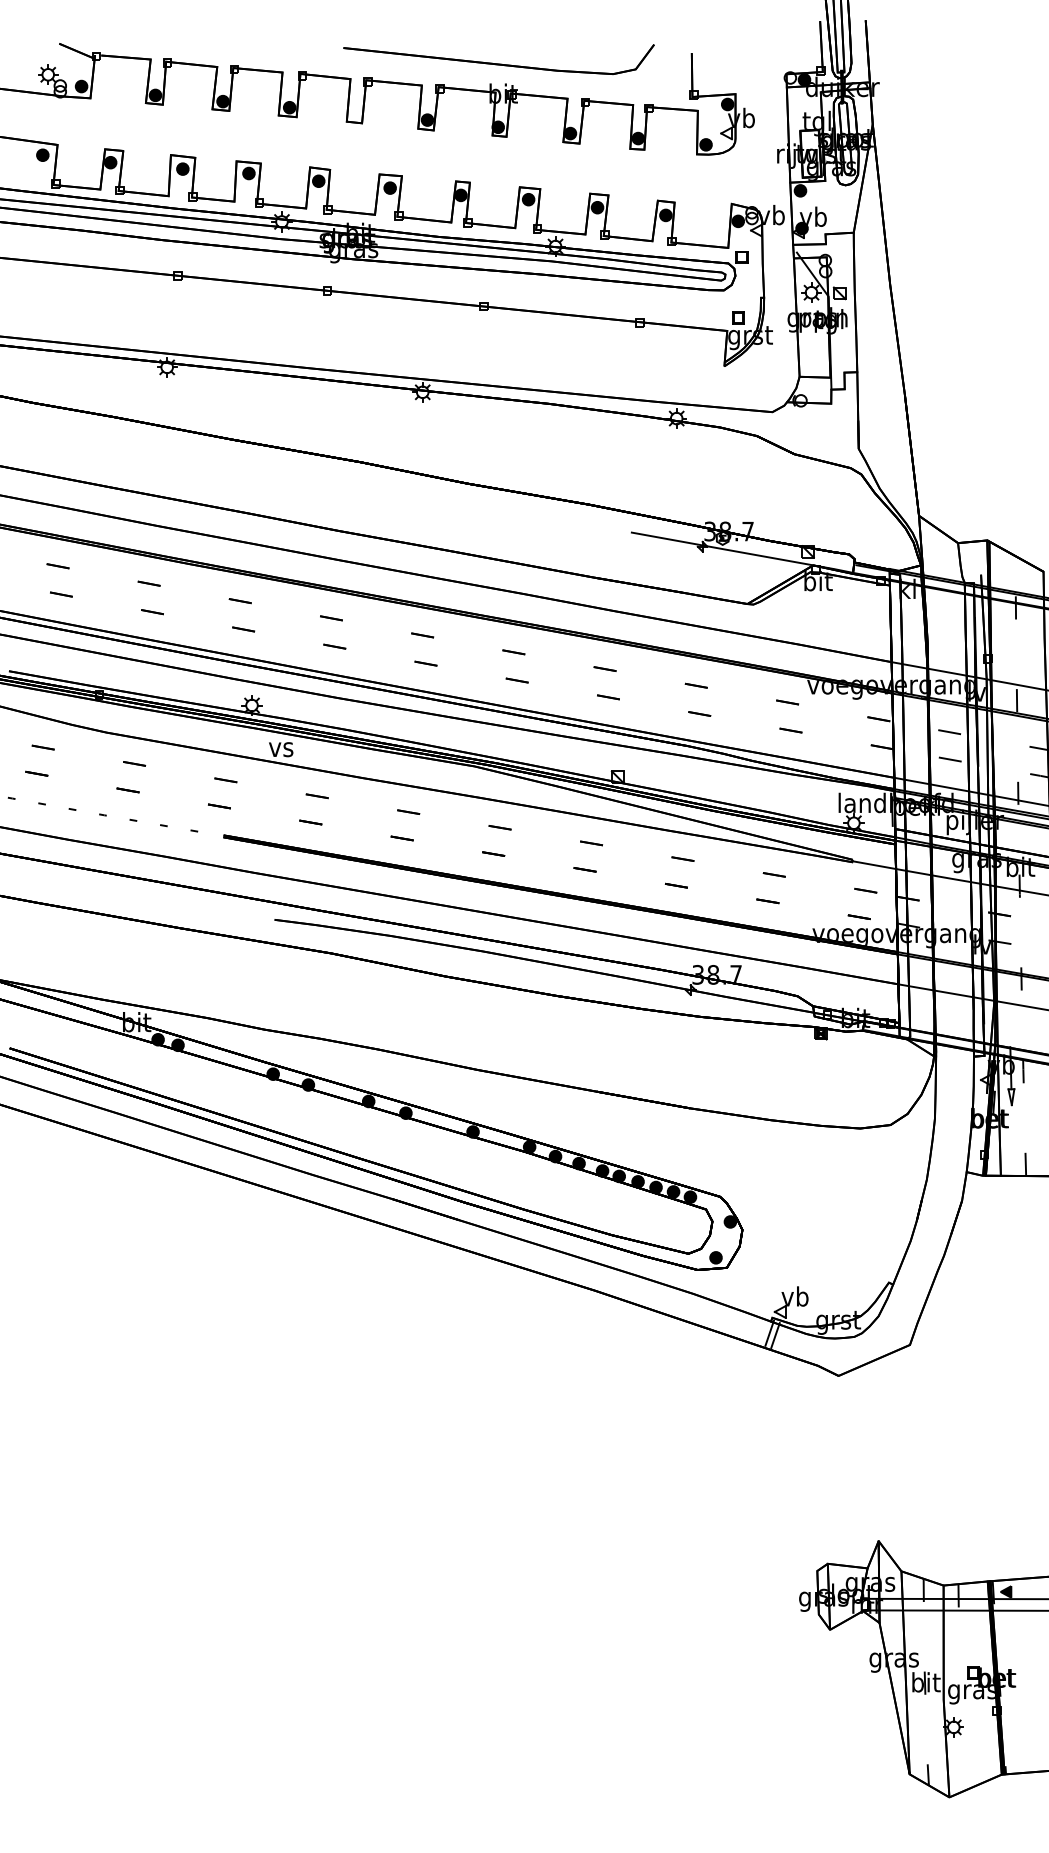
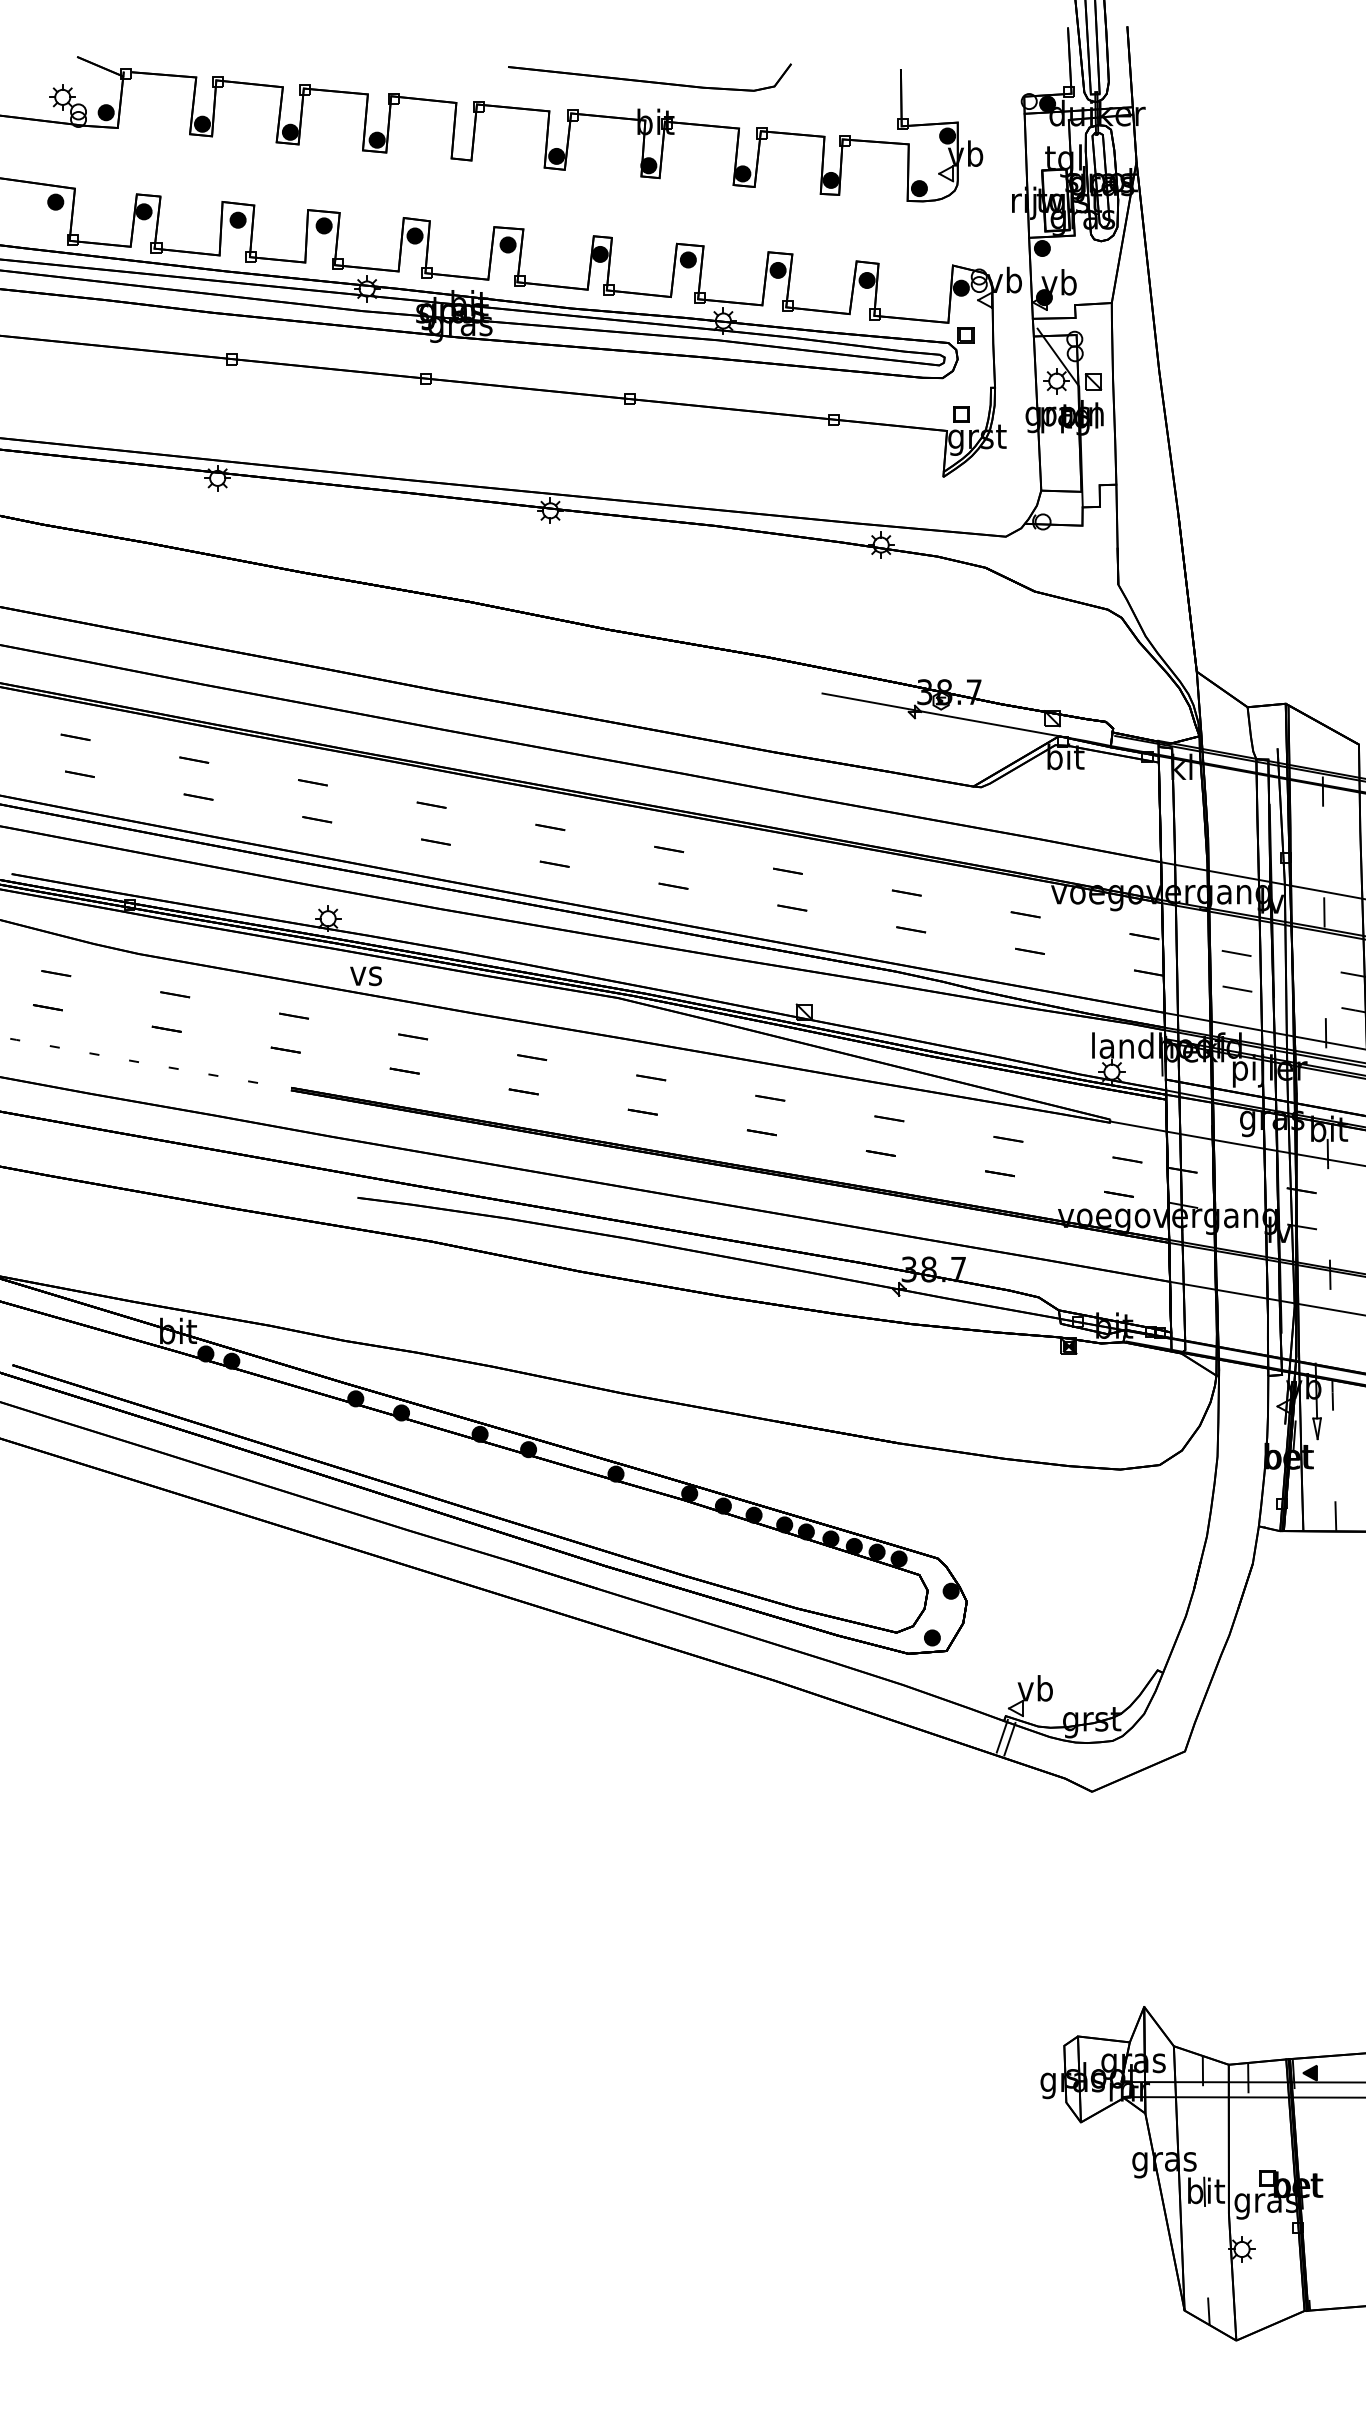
part: (498, 59) -> (649, 77), size x0.7

